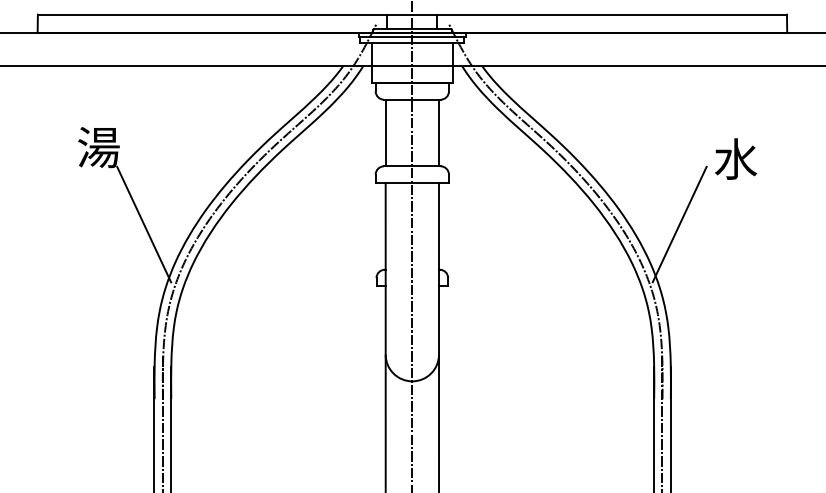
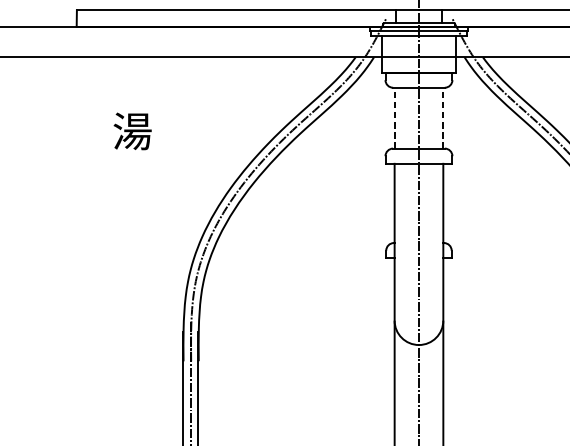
line: (385, 132) -> (394, 117), solid -> dashed
line: (438, 132) -> (442, 117), solid -> dashed
line: (144, 224) -> (174, 201), removed

